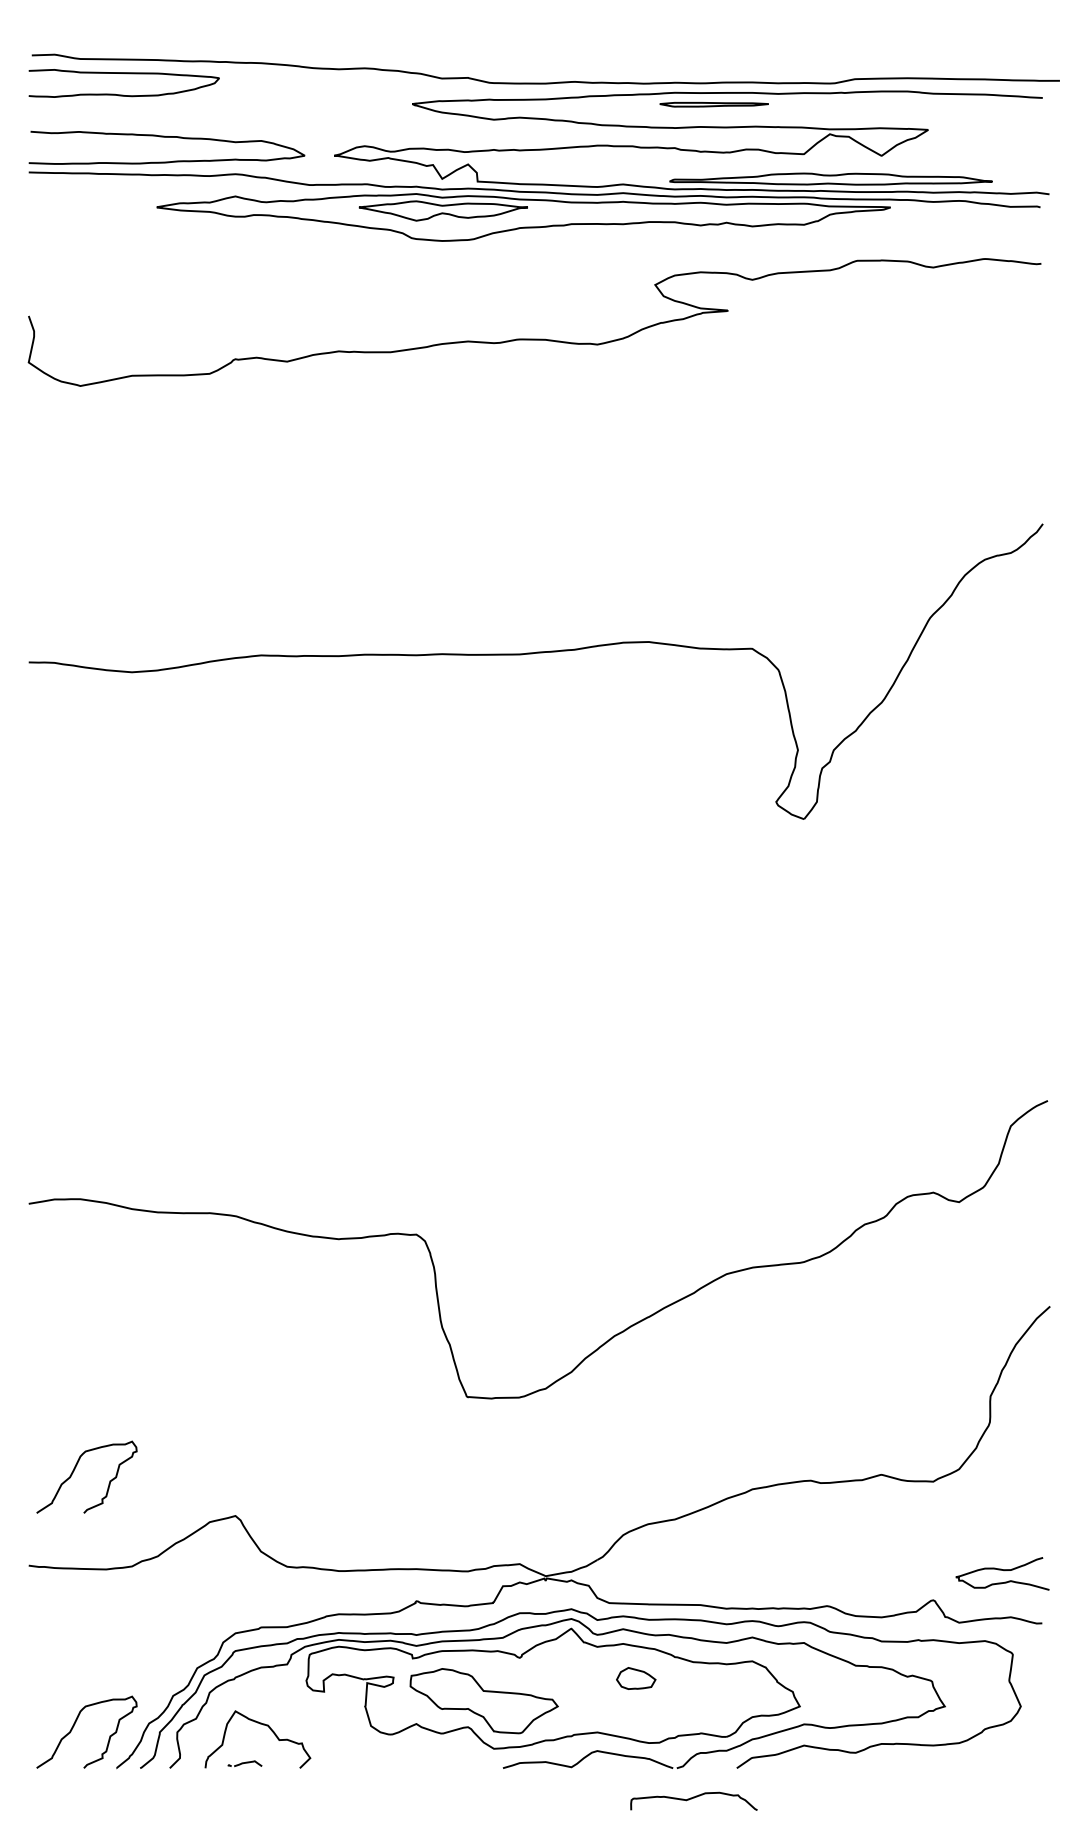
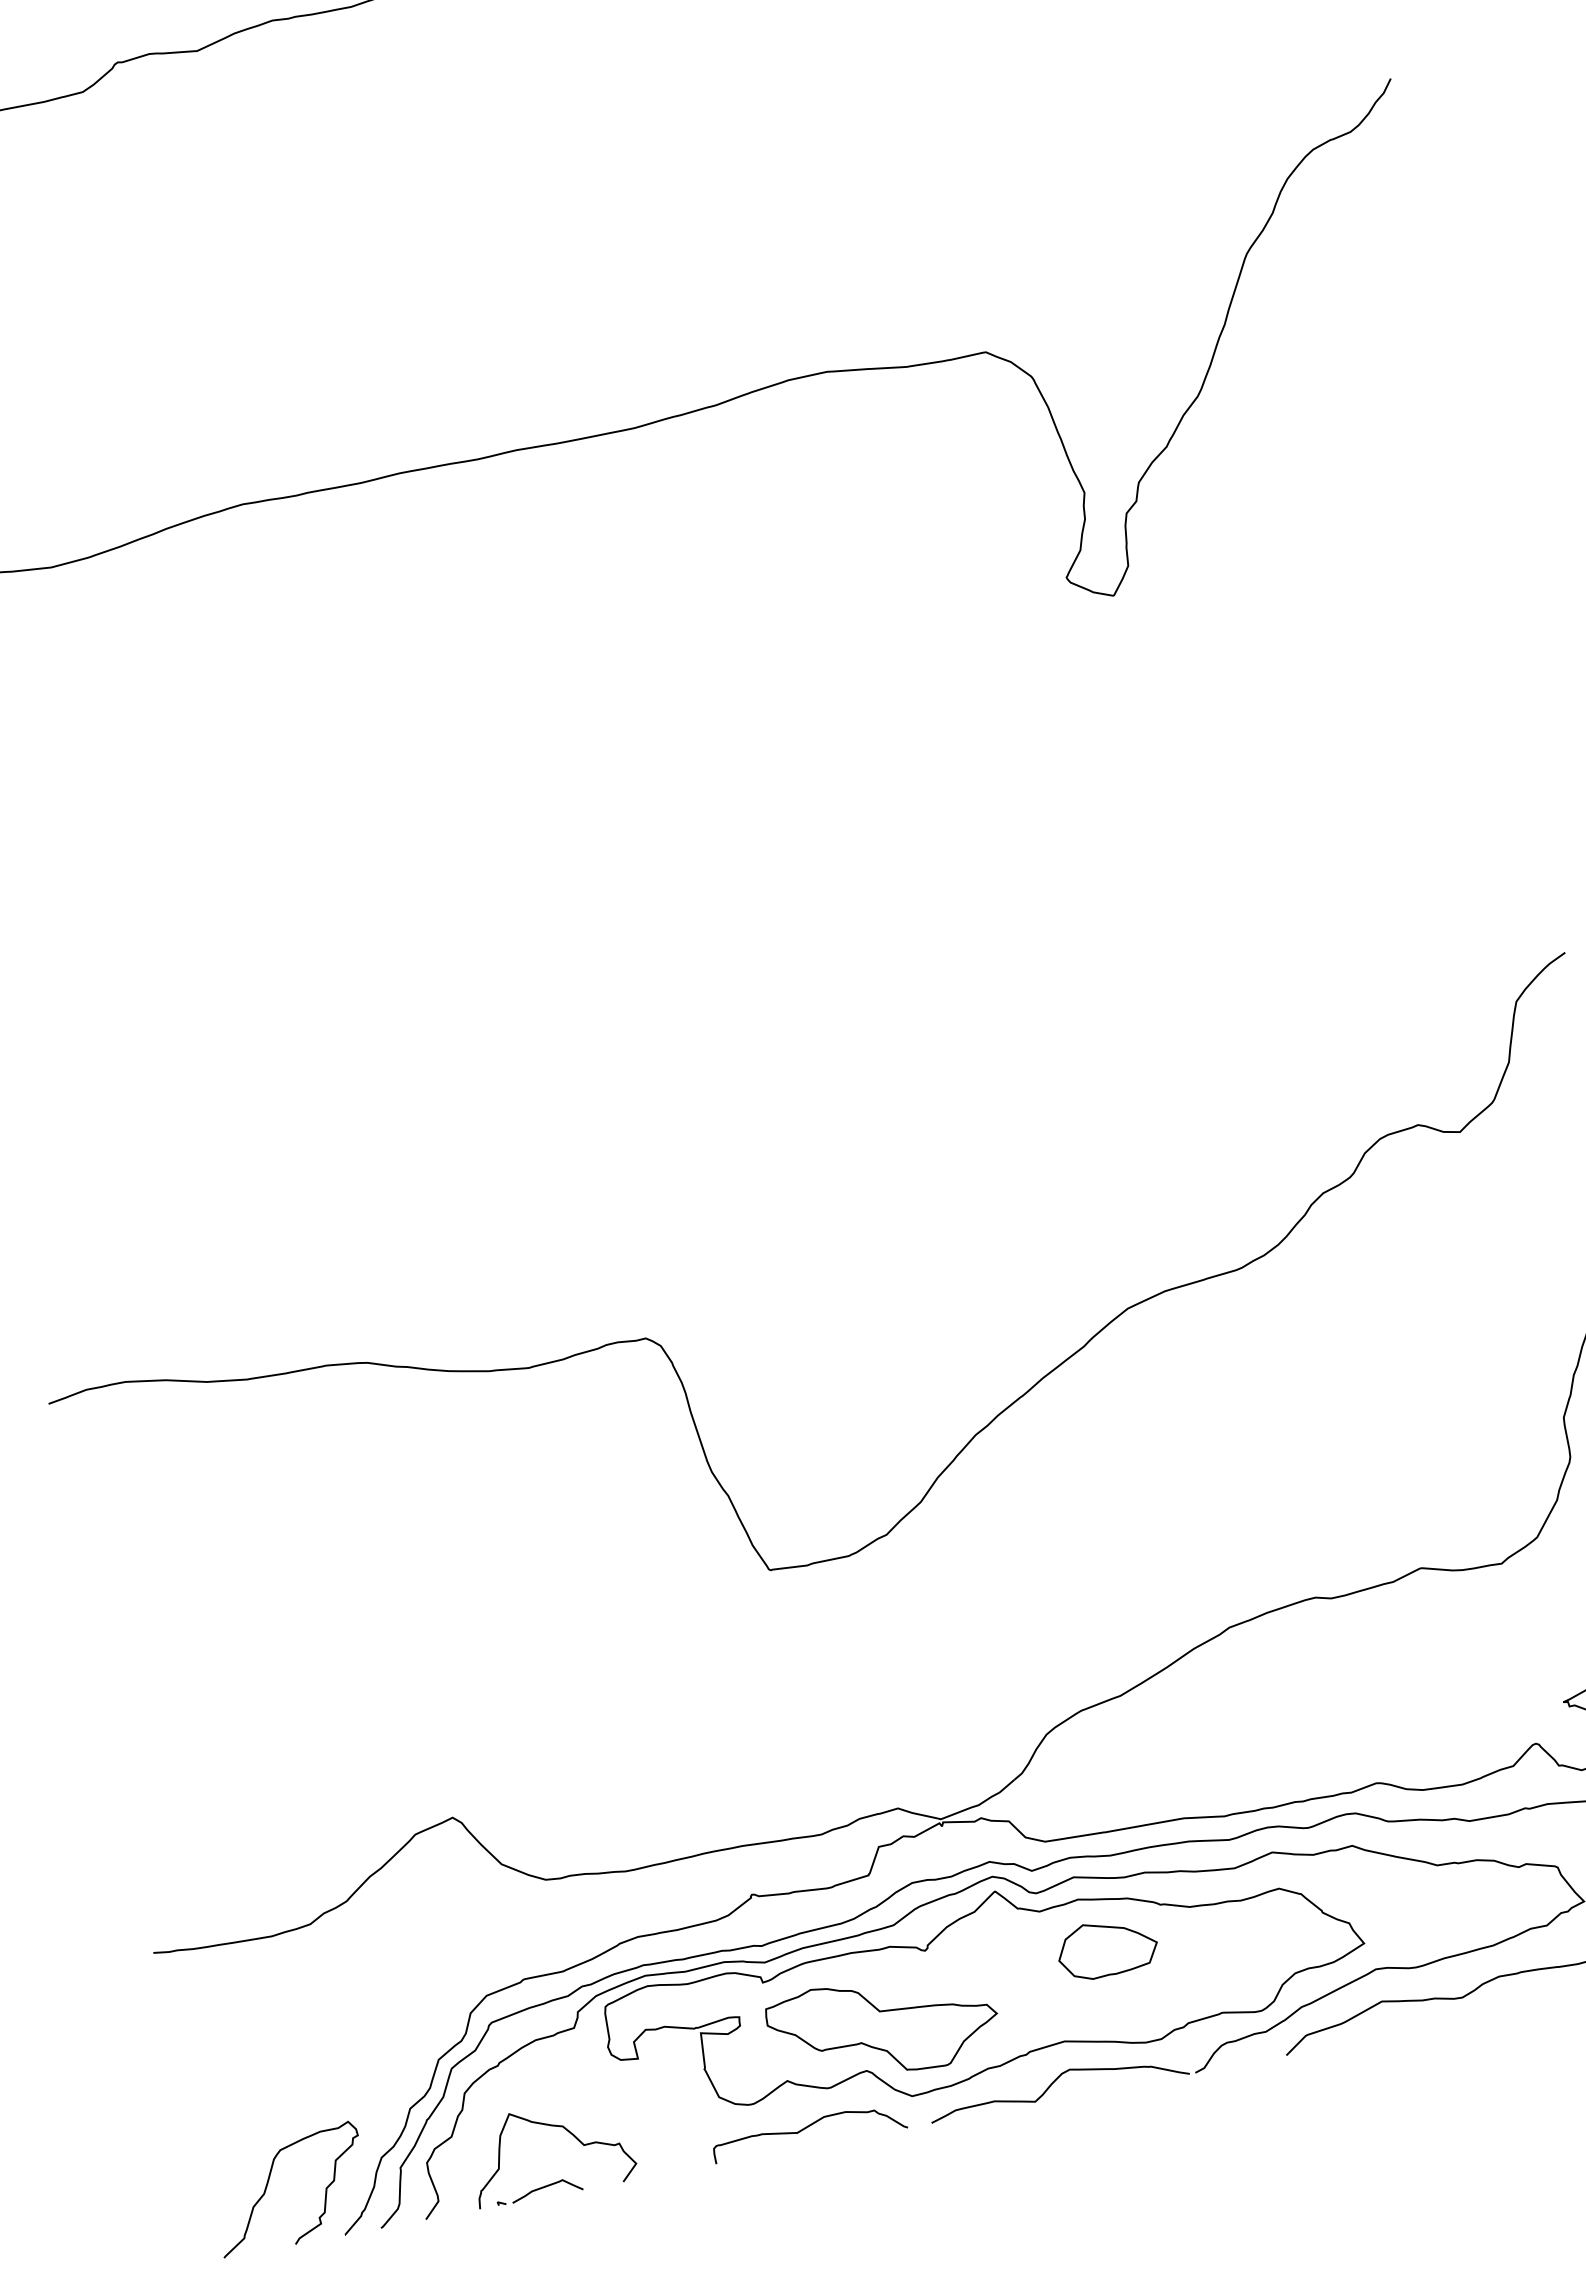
curve: (74, 1471) -> (195, 1796), removed
part: (636, 1678) -> (1108, 1948), size x1.67
part: (244, 1763) -> (537, 2190), size x1.67
curve: (693, 1798) -> (807, 2128), moved

